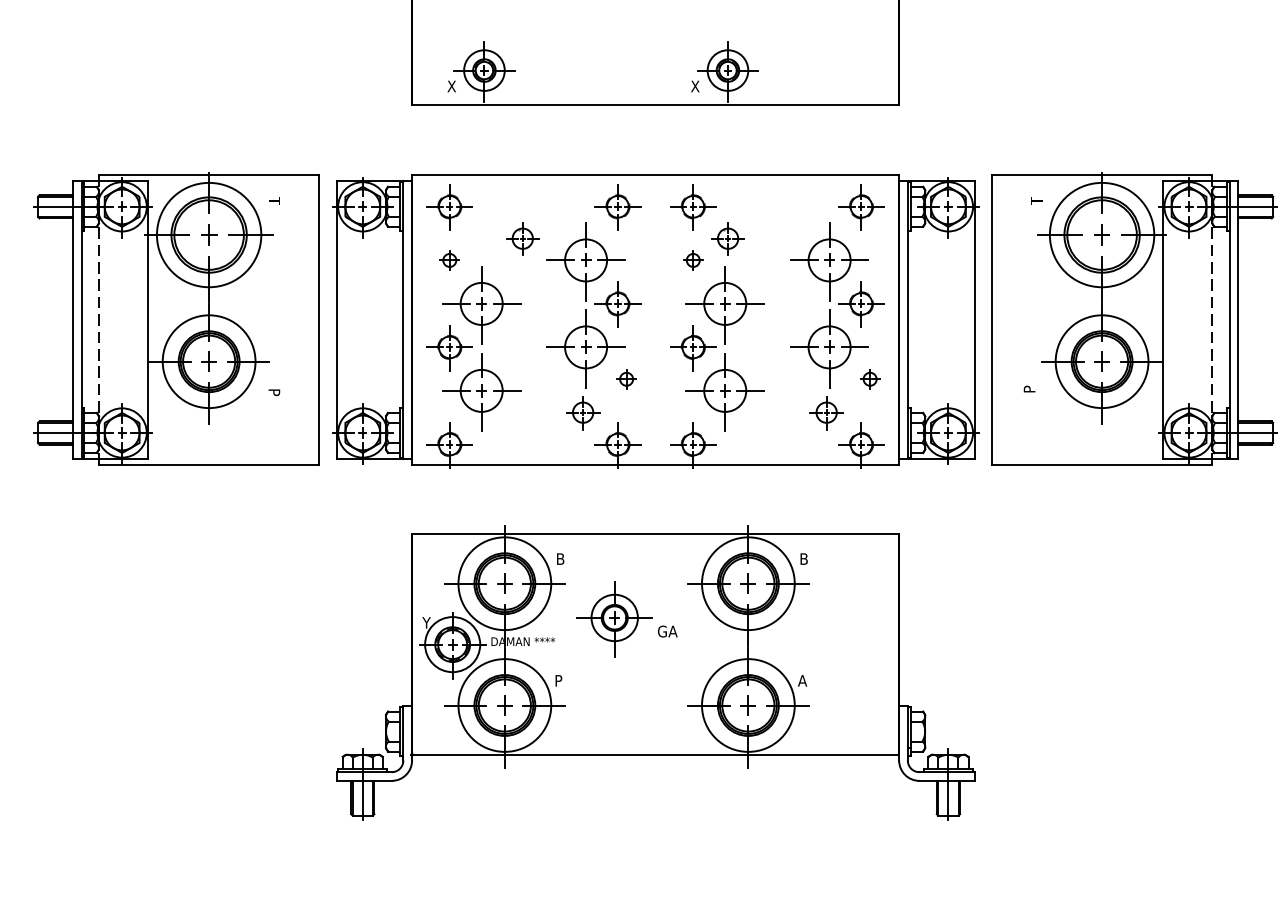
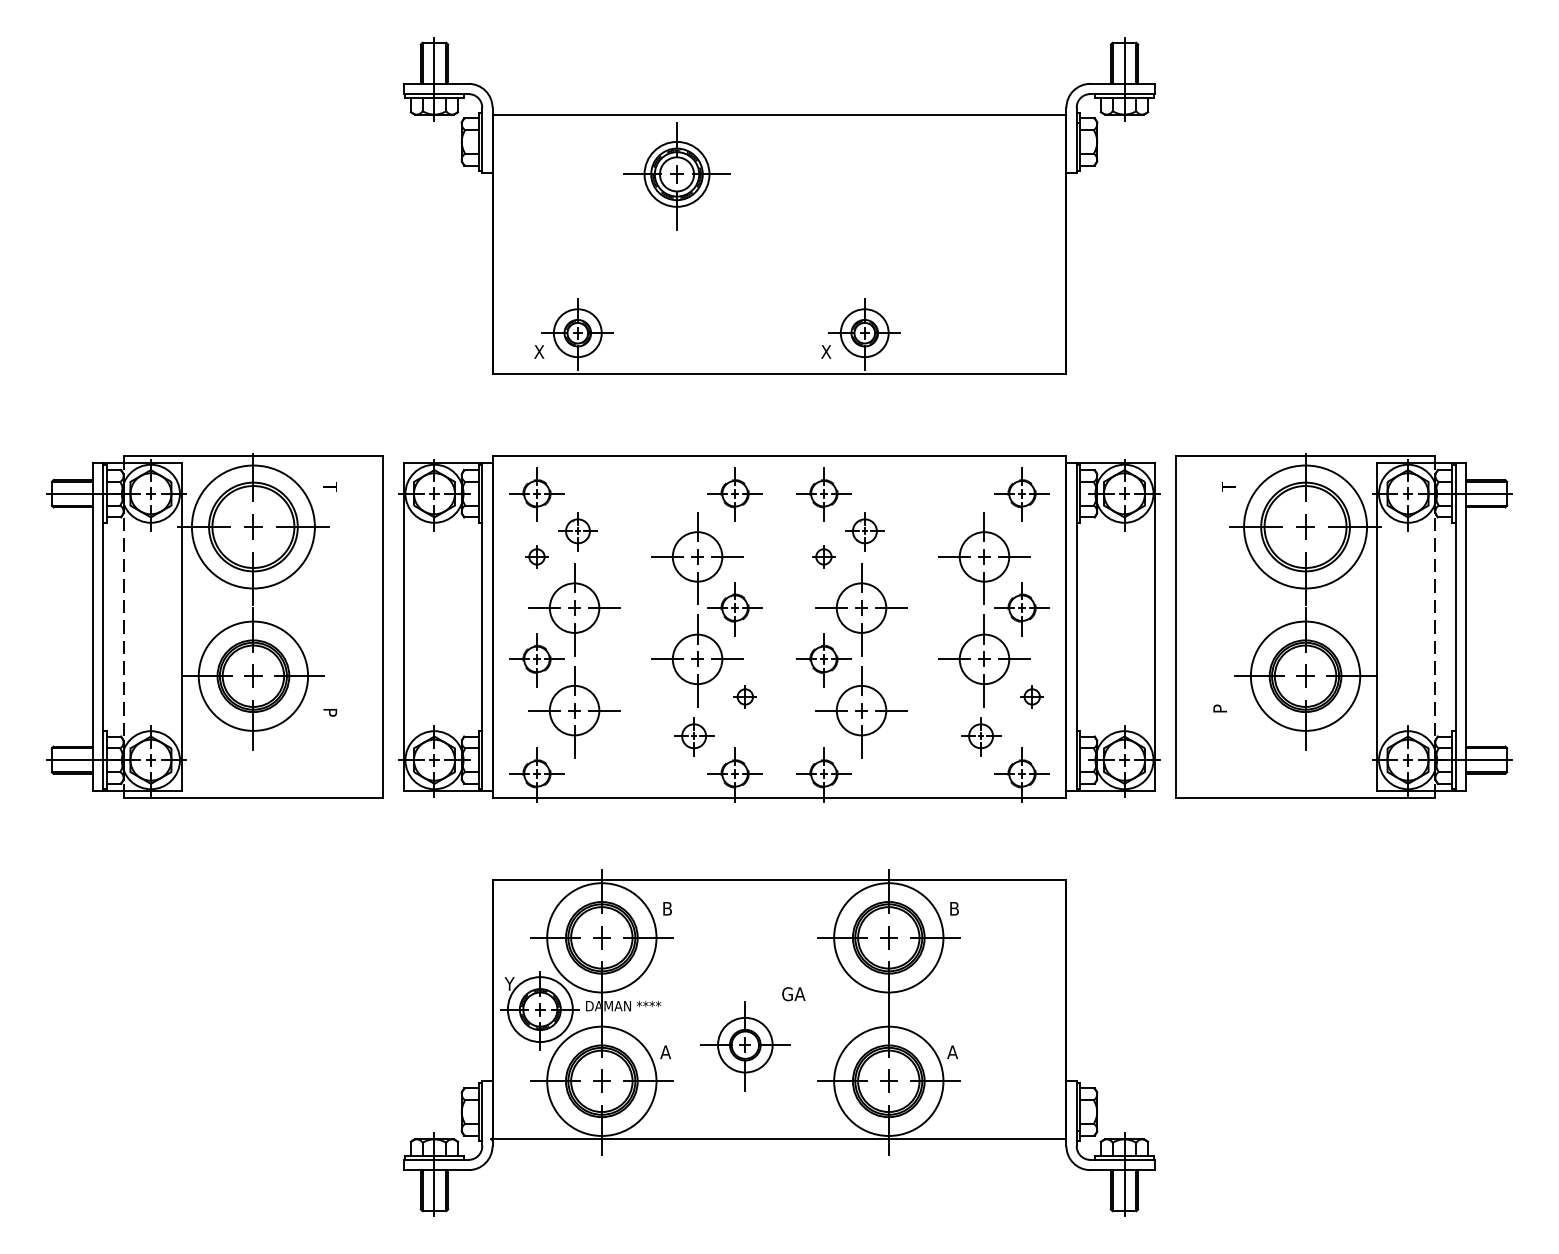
part: (522, 238) -> (577, 531), moved
part: (614, 619) -> (745, 1046), moved
text: (558, 681) -> (665, 1052), P -> A

